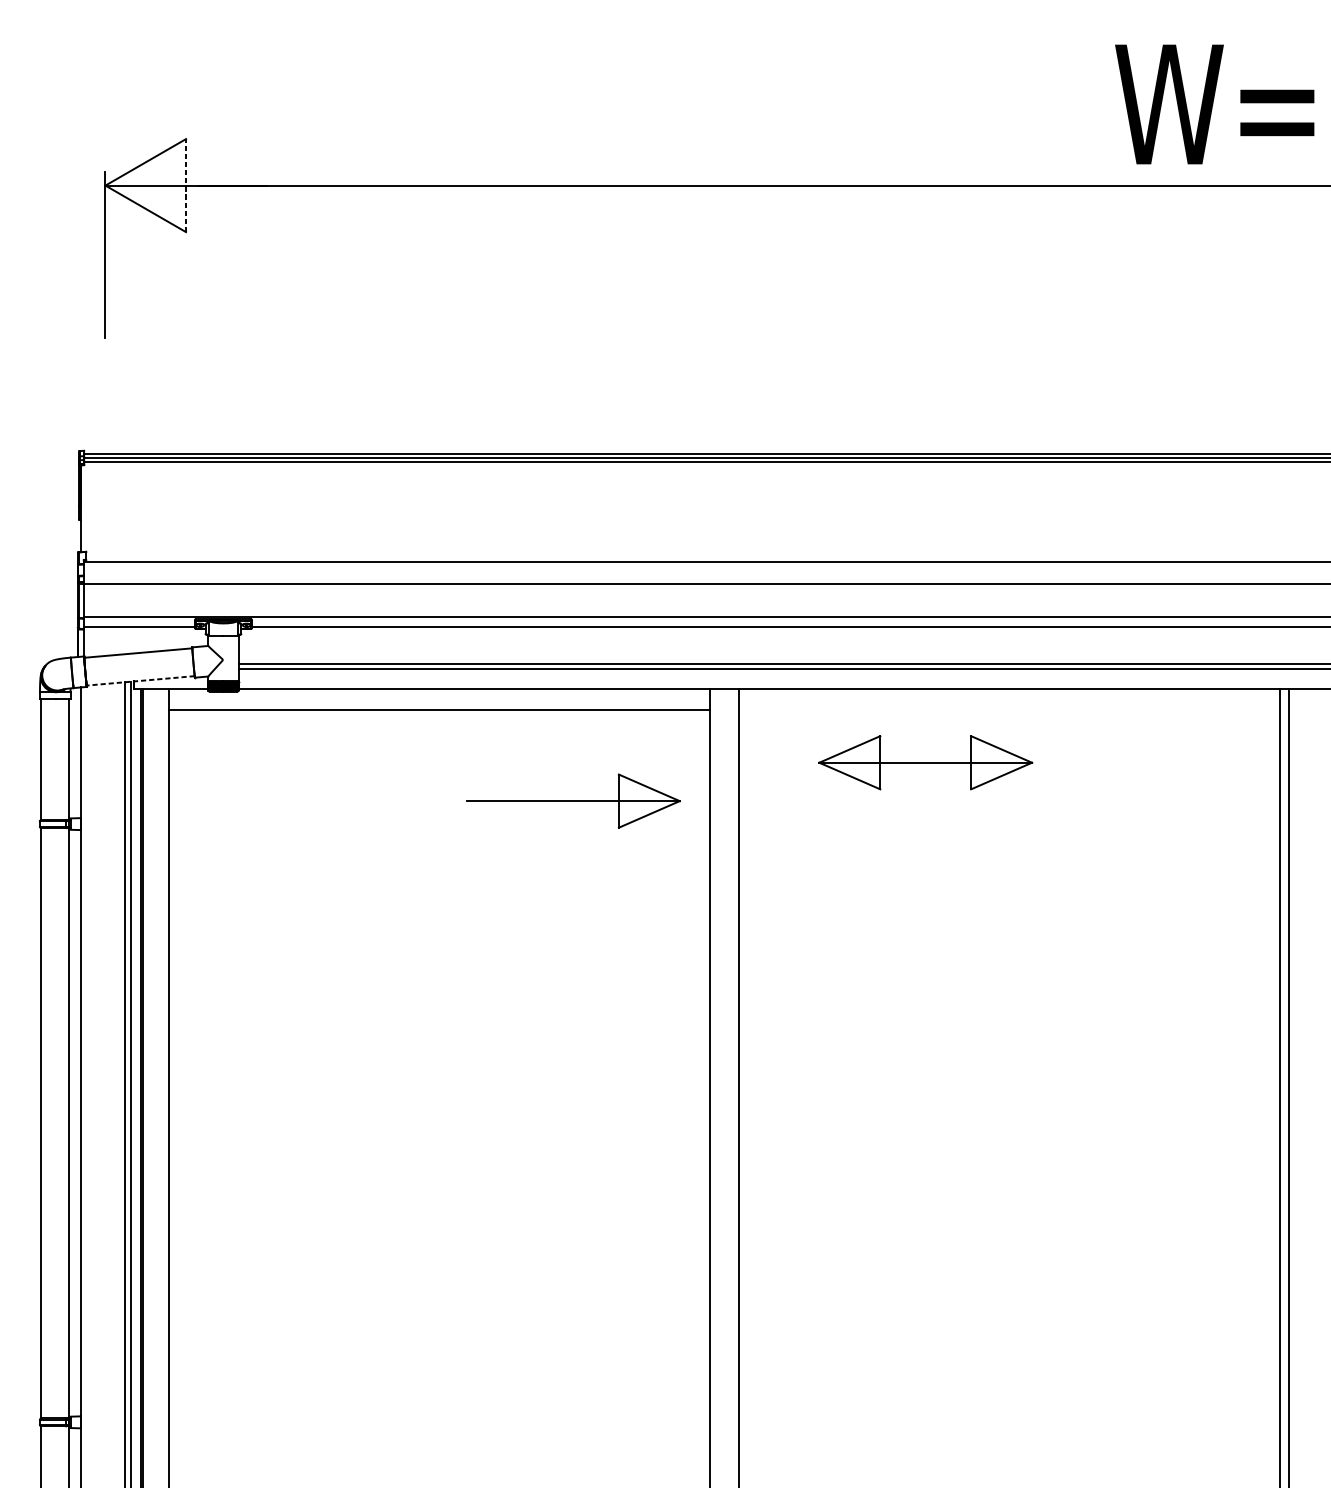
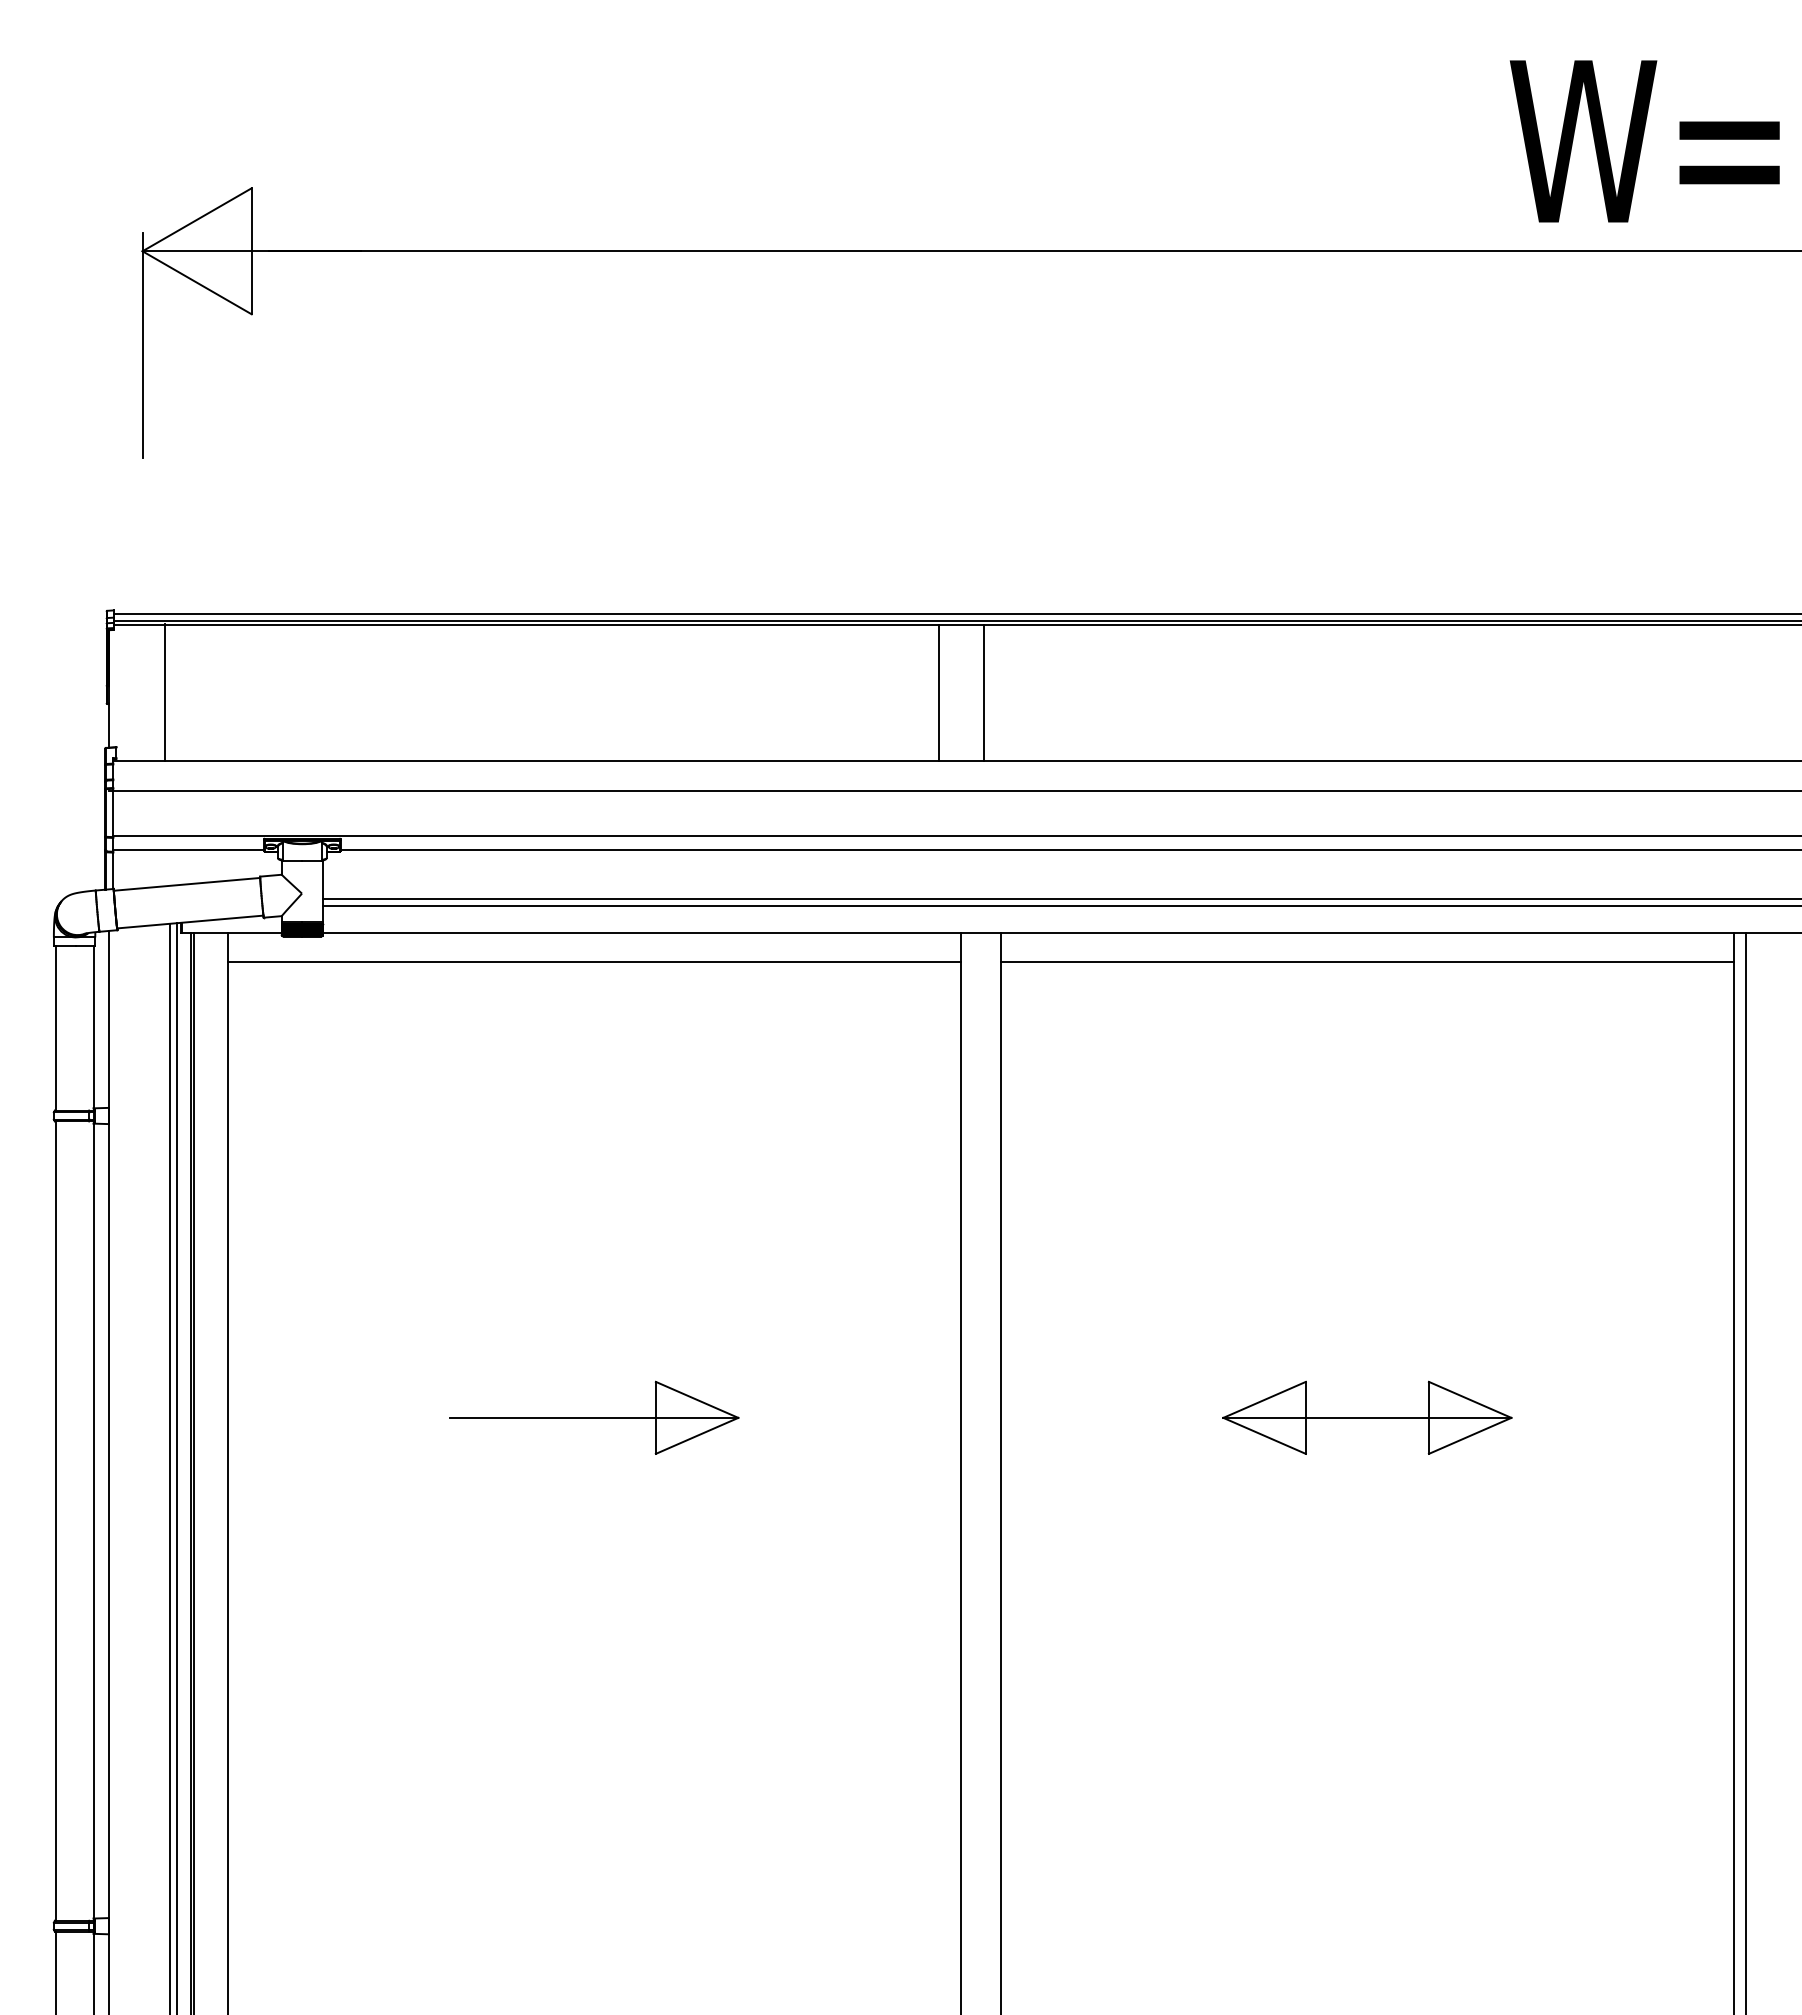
line: (185, 185) -> (251, 250), dashed -> solid
line: (122, 511) -> (165, 692), added
line: (693, 512) -> (939, 693), added
line: (727, 512) -> (984, 693), added
line: (140, 681) -> (189, 922), dashed -> solid
line: (1009, 710) -> (1367, 962), added
part: (925, 762) -> (1367, 1417), moved
part: (573, 800) -> (594, 1417), moved

